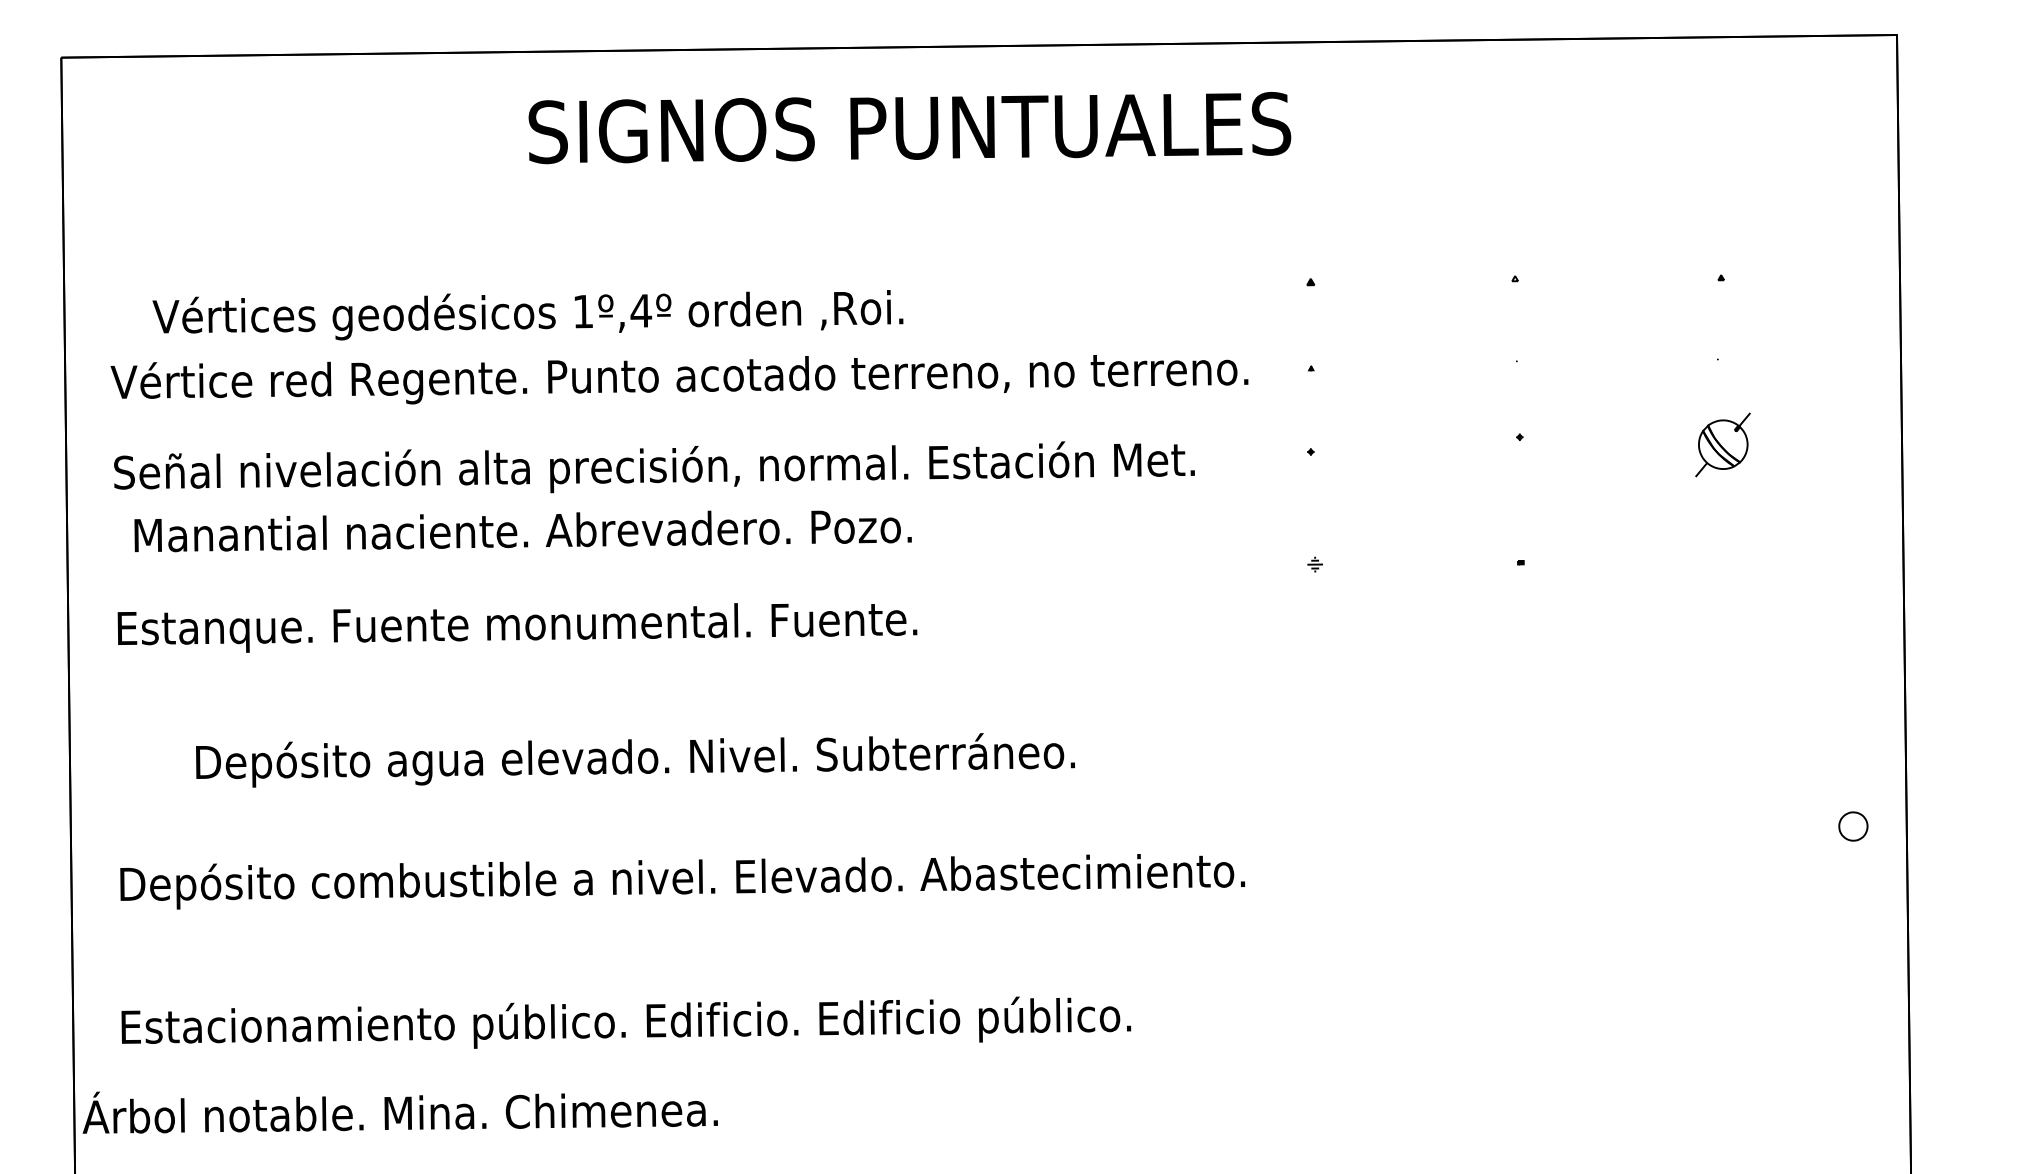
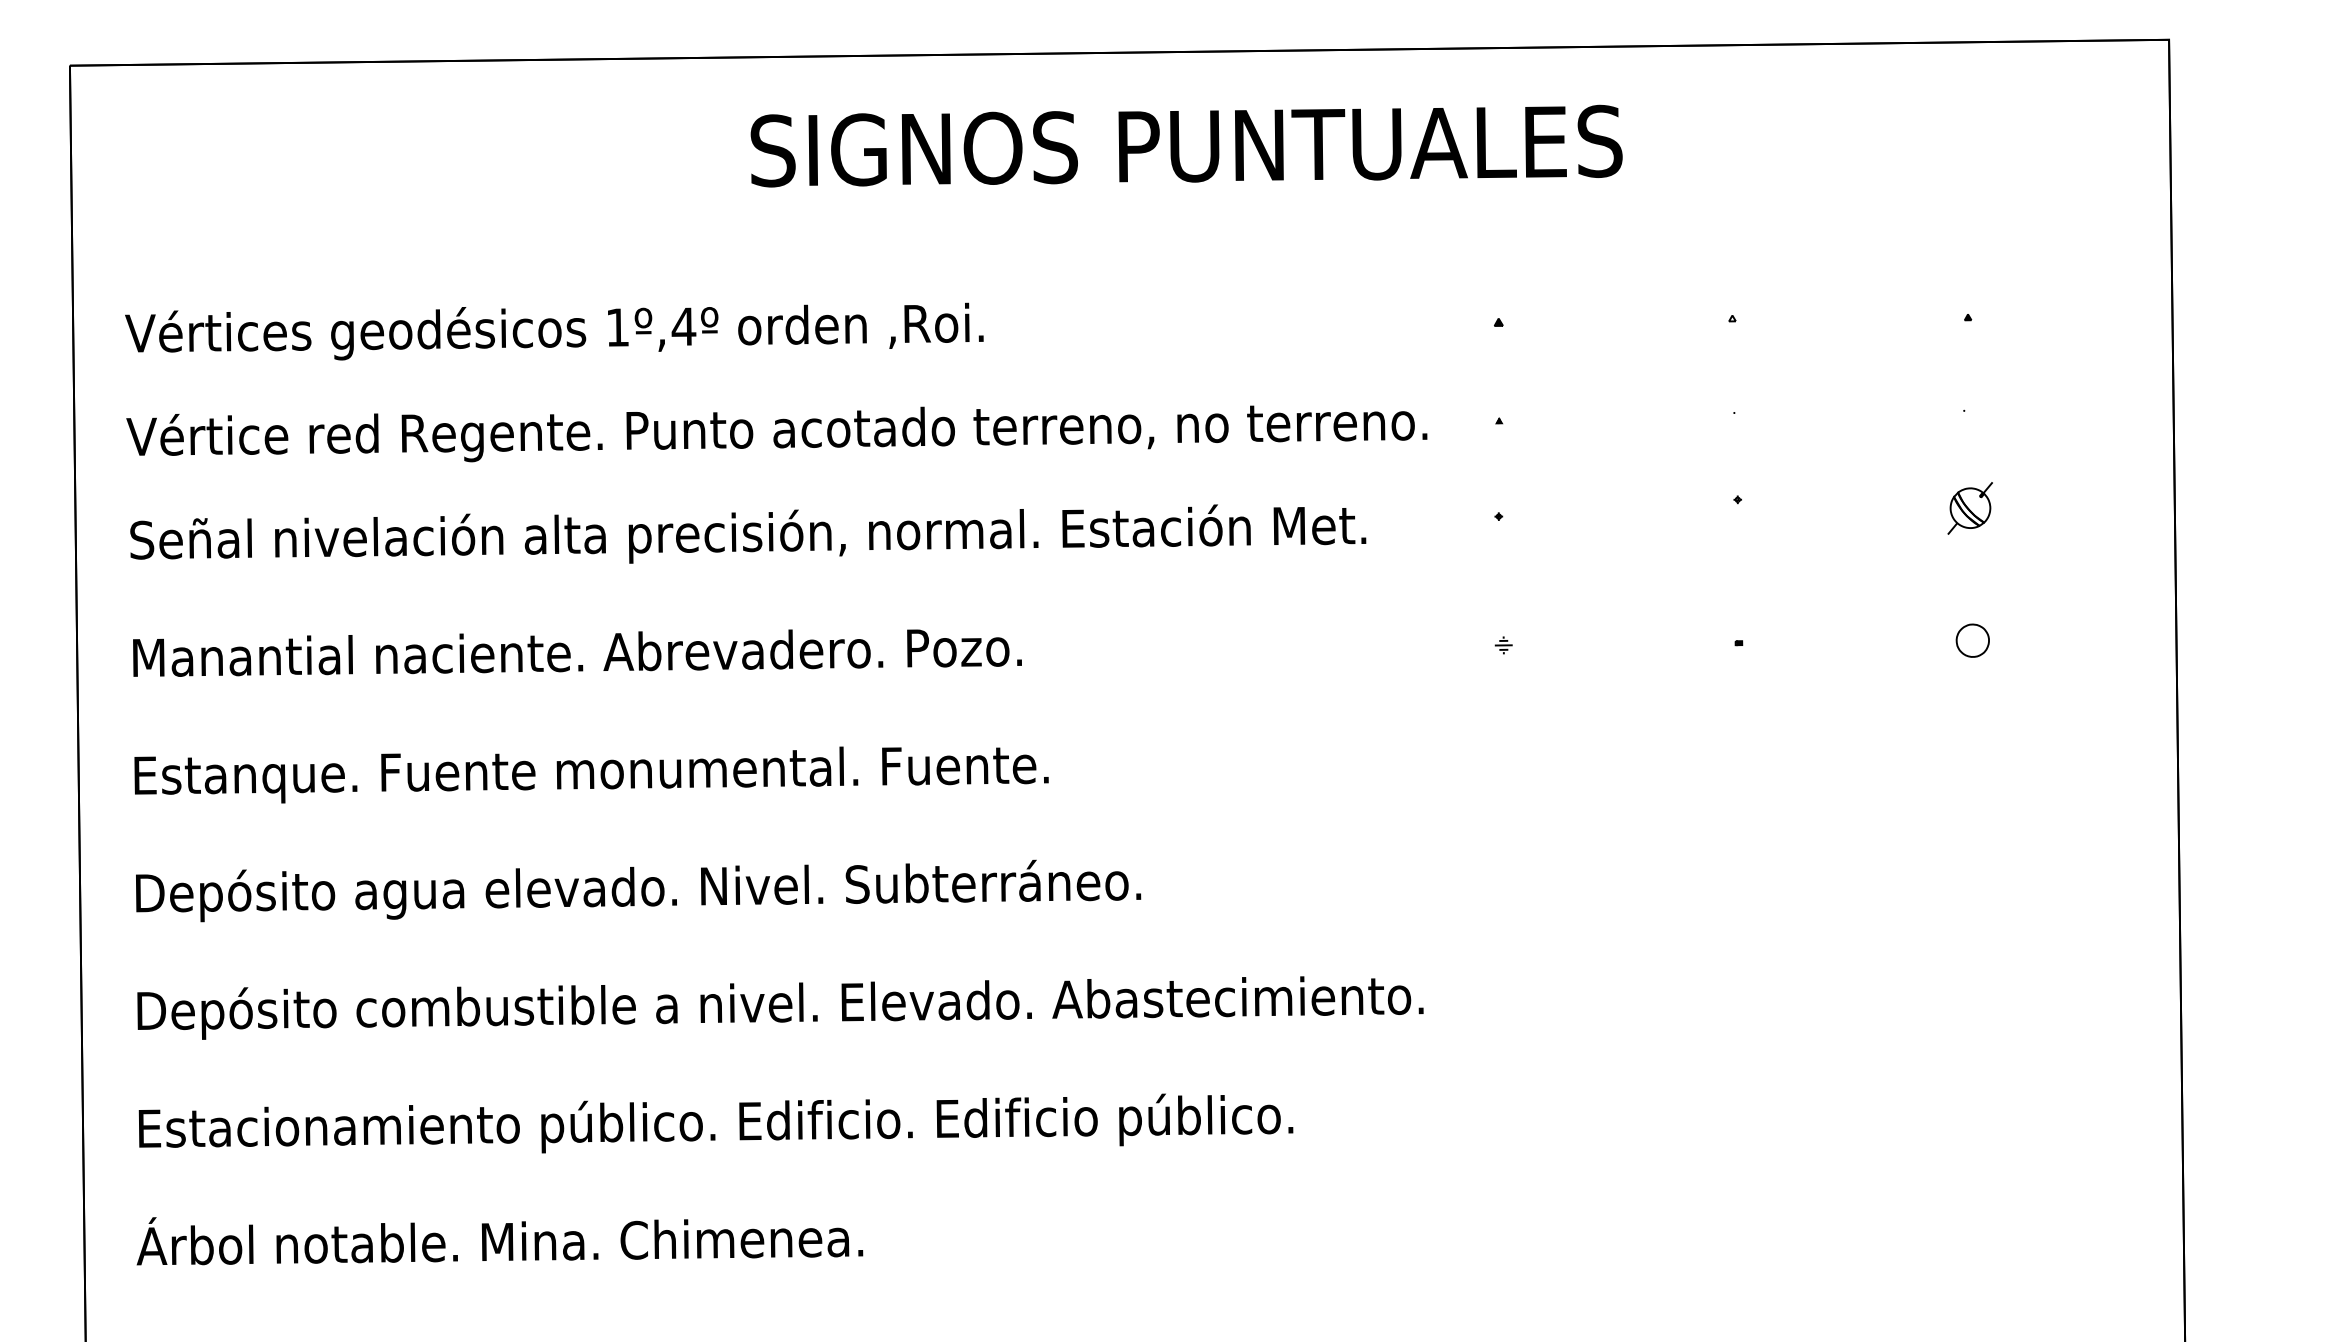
text: (909, 128) -> (1186, 146), moved
text: (527, 315) -> (553, 331), moved
part: (1723, 444) -> (1970, 508), size x0.71
text: (522, 531) -> (576, 653), moved
text: (517, 627) -> (591, 774), moved
text: (635, 760) -> (638, 891), moved
part: (1853, 826) -> (1972, 640), moved
text: (626, 1022) -> (716, 1123), moved
text: (399, 1112) -> (498, 1241), moved

